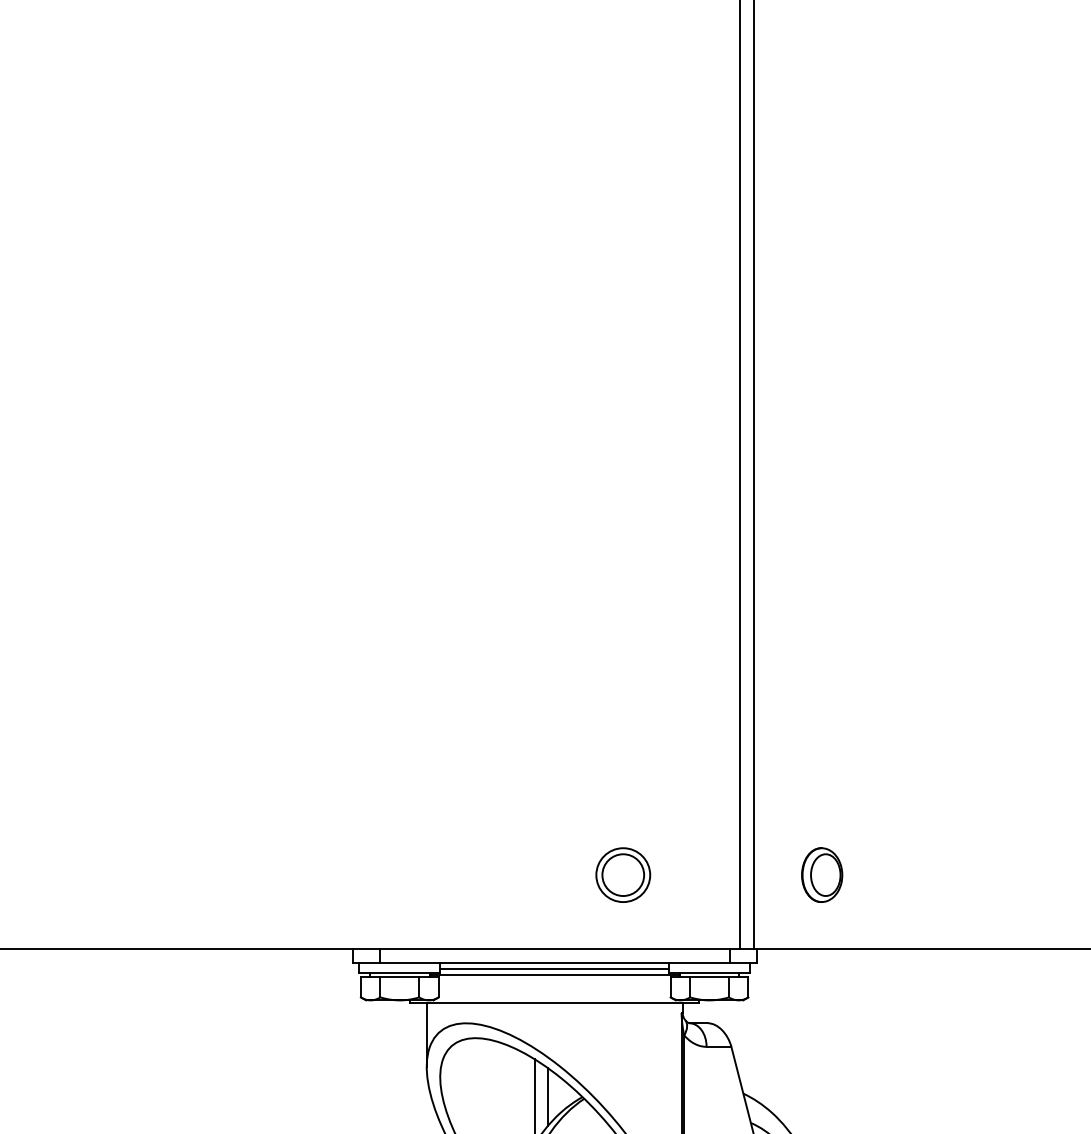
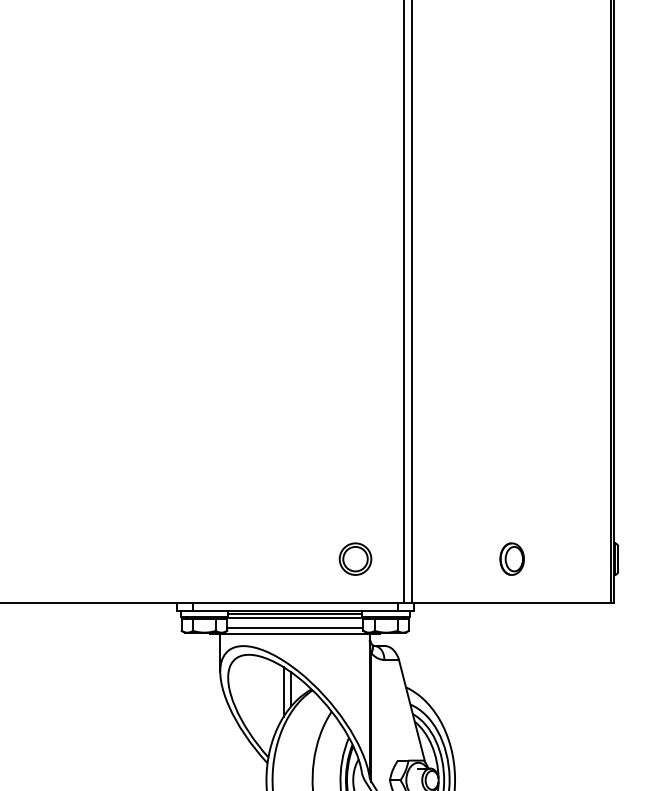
part: (623, 874) -> (355, 558), moved
part: (820, 874) -> (511, 558), moved
line: (555, 993) -> (295, 628), added

